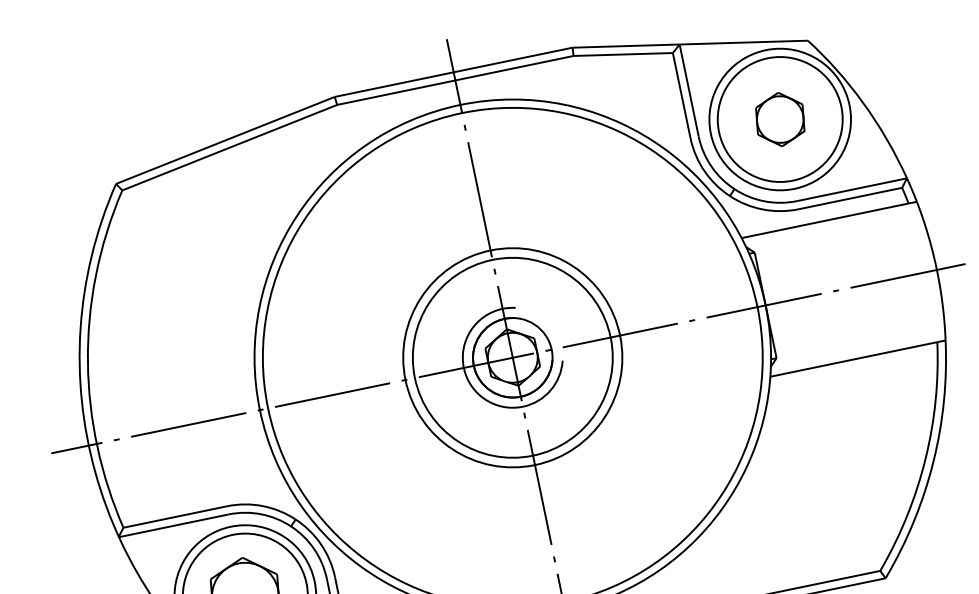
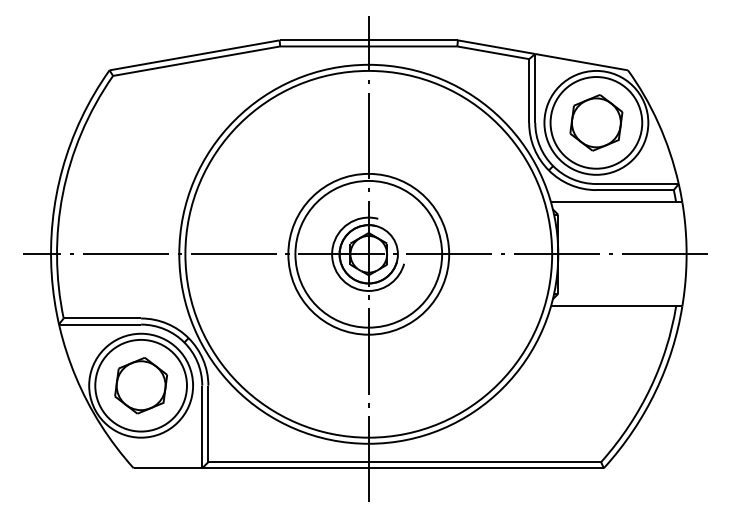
part: (780, 118) -> (596, 122), size x1.43

